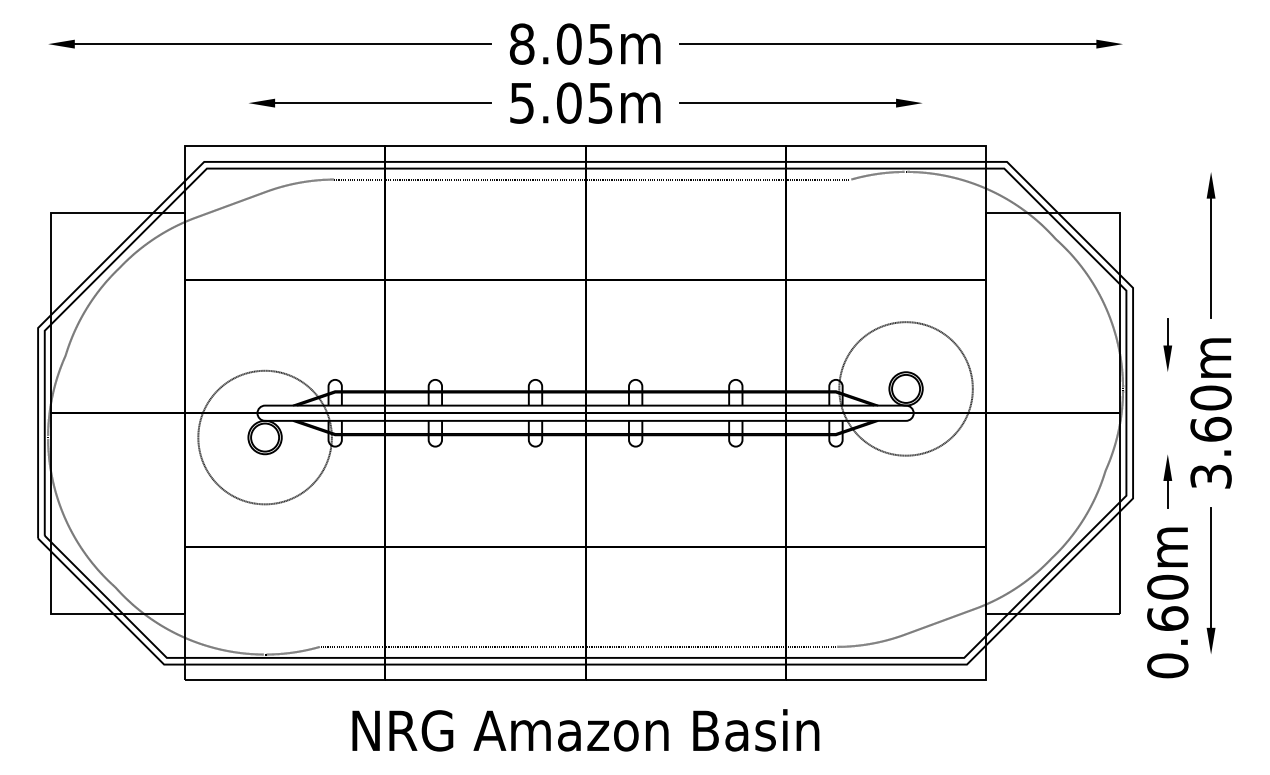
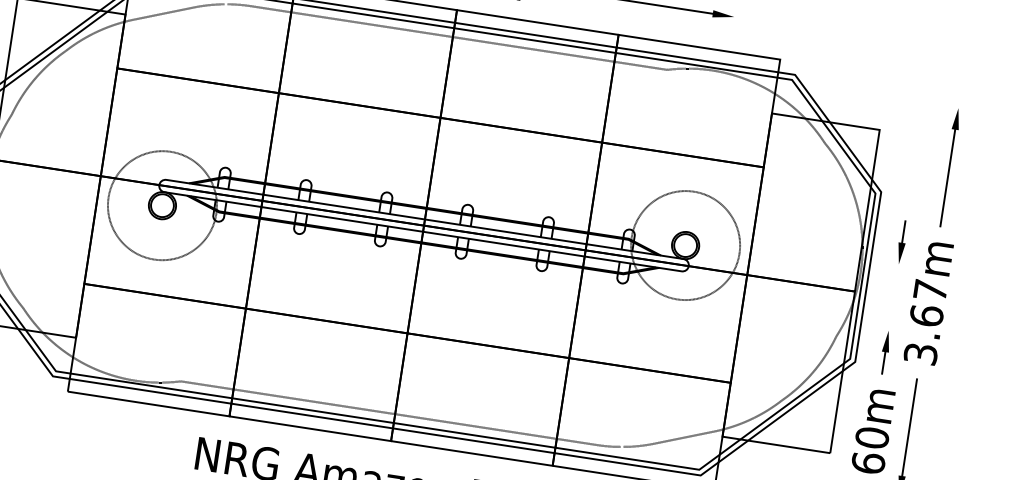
text: (1210, 397) -> (930, 290), 3.60m -> 3.67m

